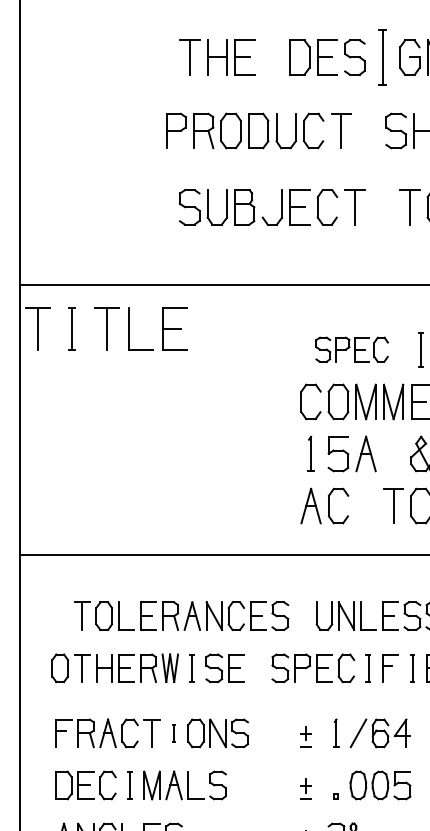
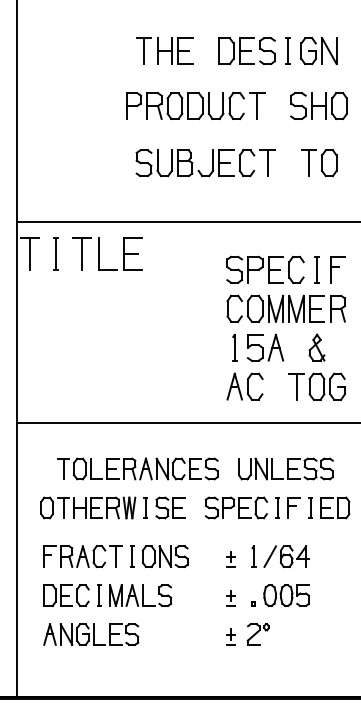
part: (381, 56) -> (287, 50), size x0.62
part: (352, 349) -> (265, 269), size x1.43
part: (174, 733) -> (132, 556), size x1.67

